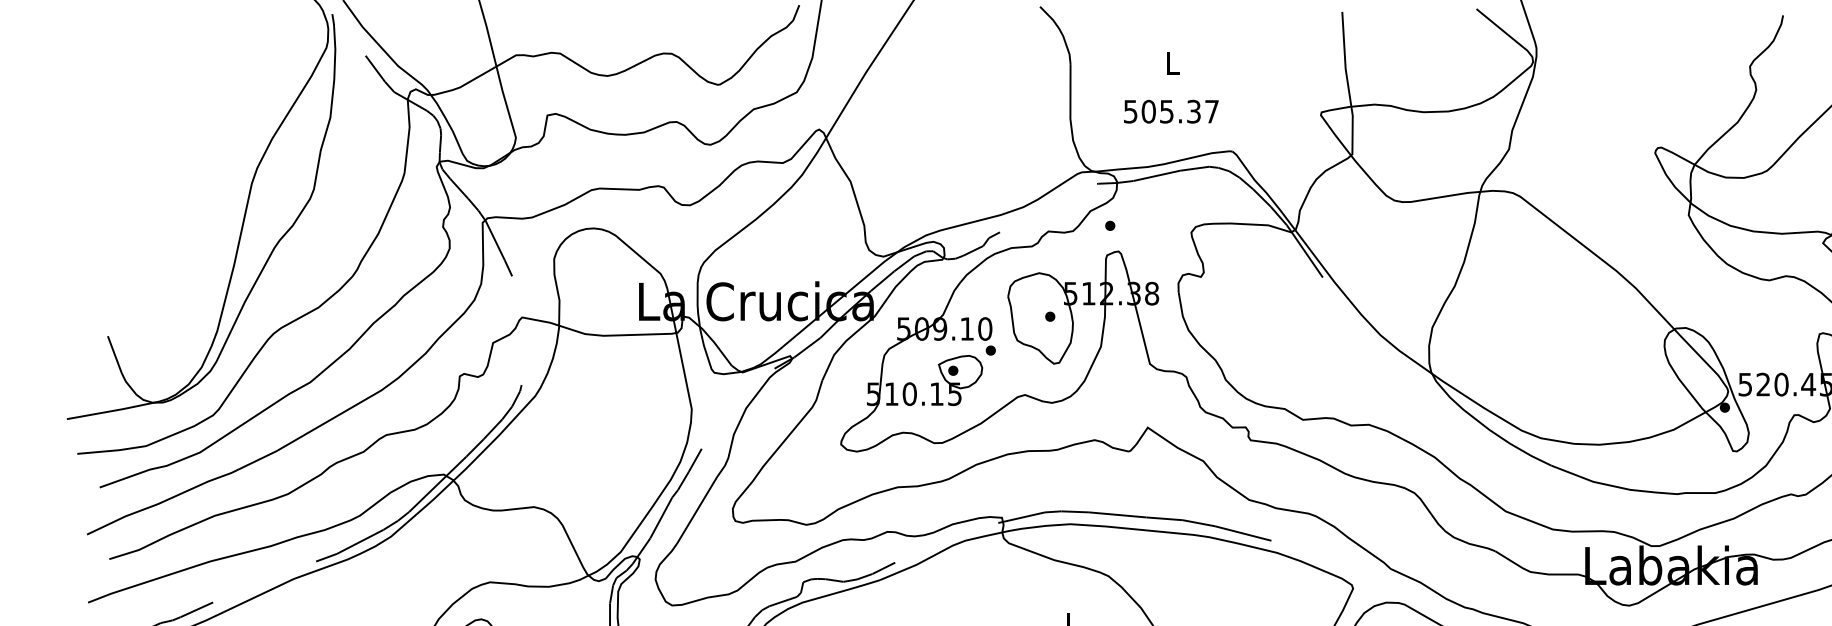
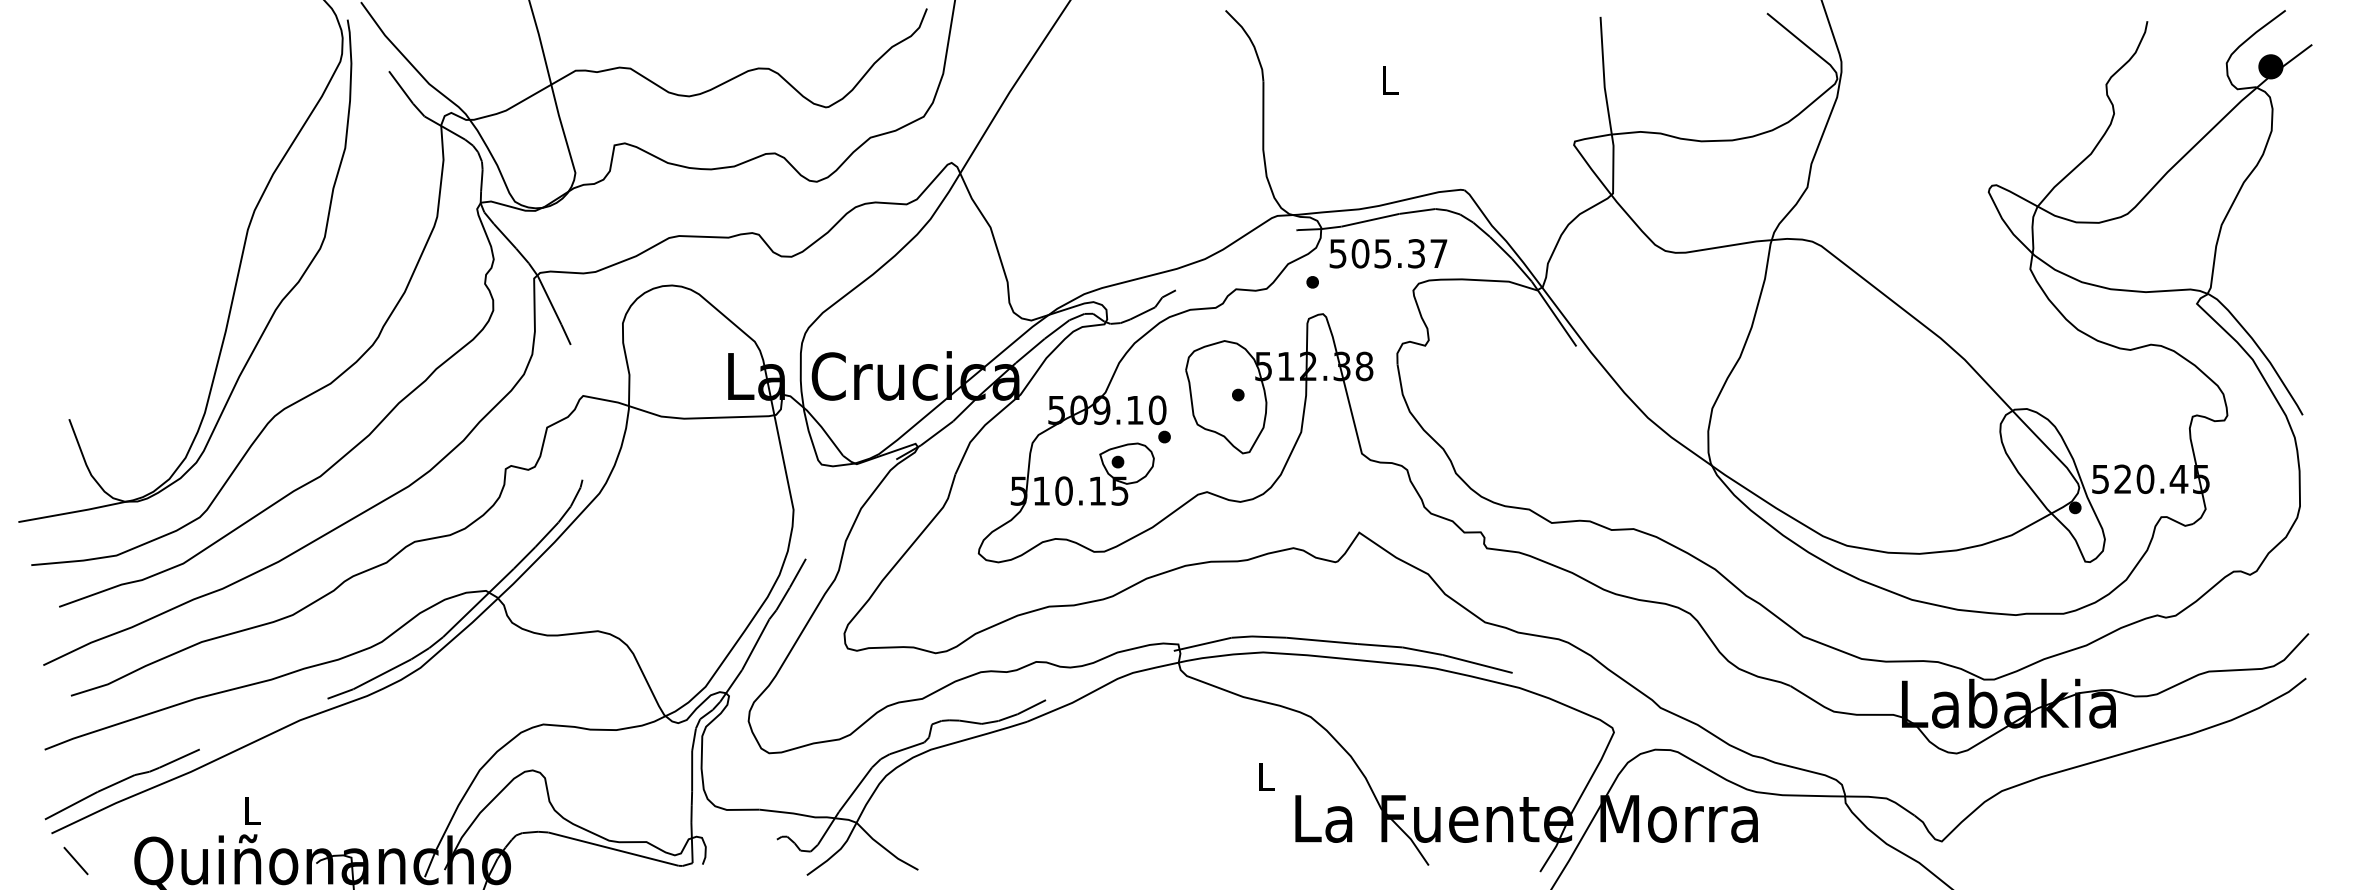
text: (1171, 111) -> (1388, 253), moved

